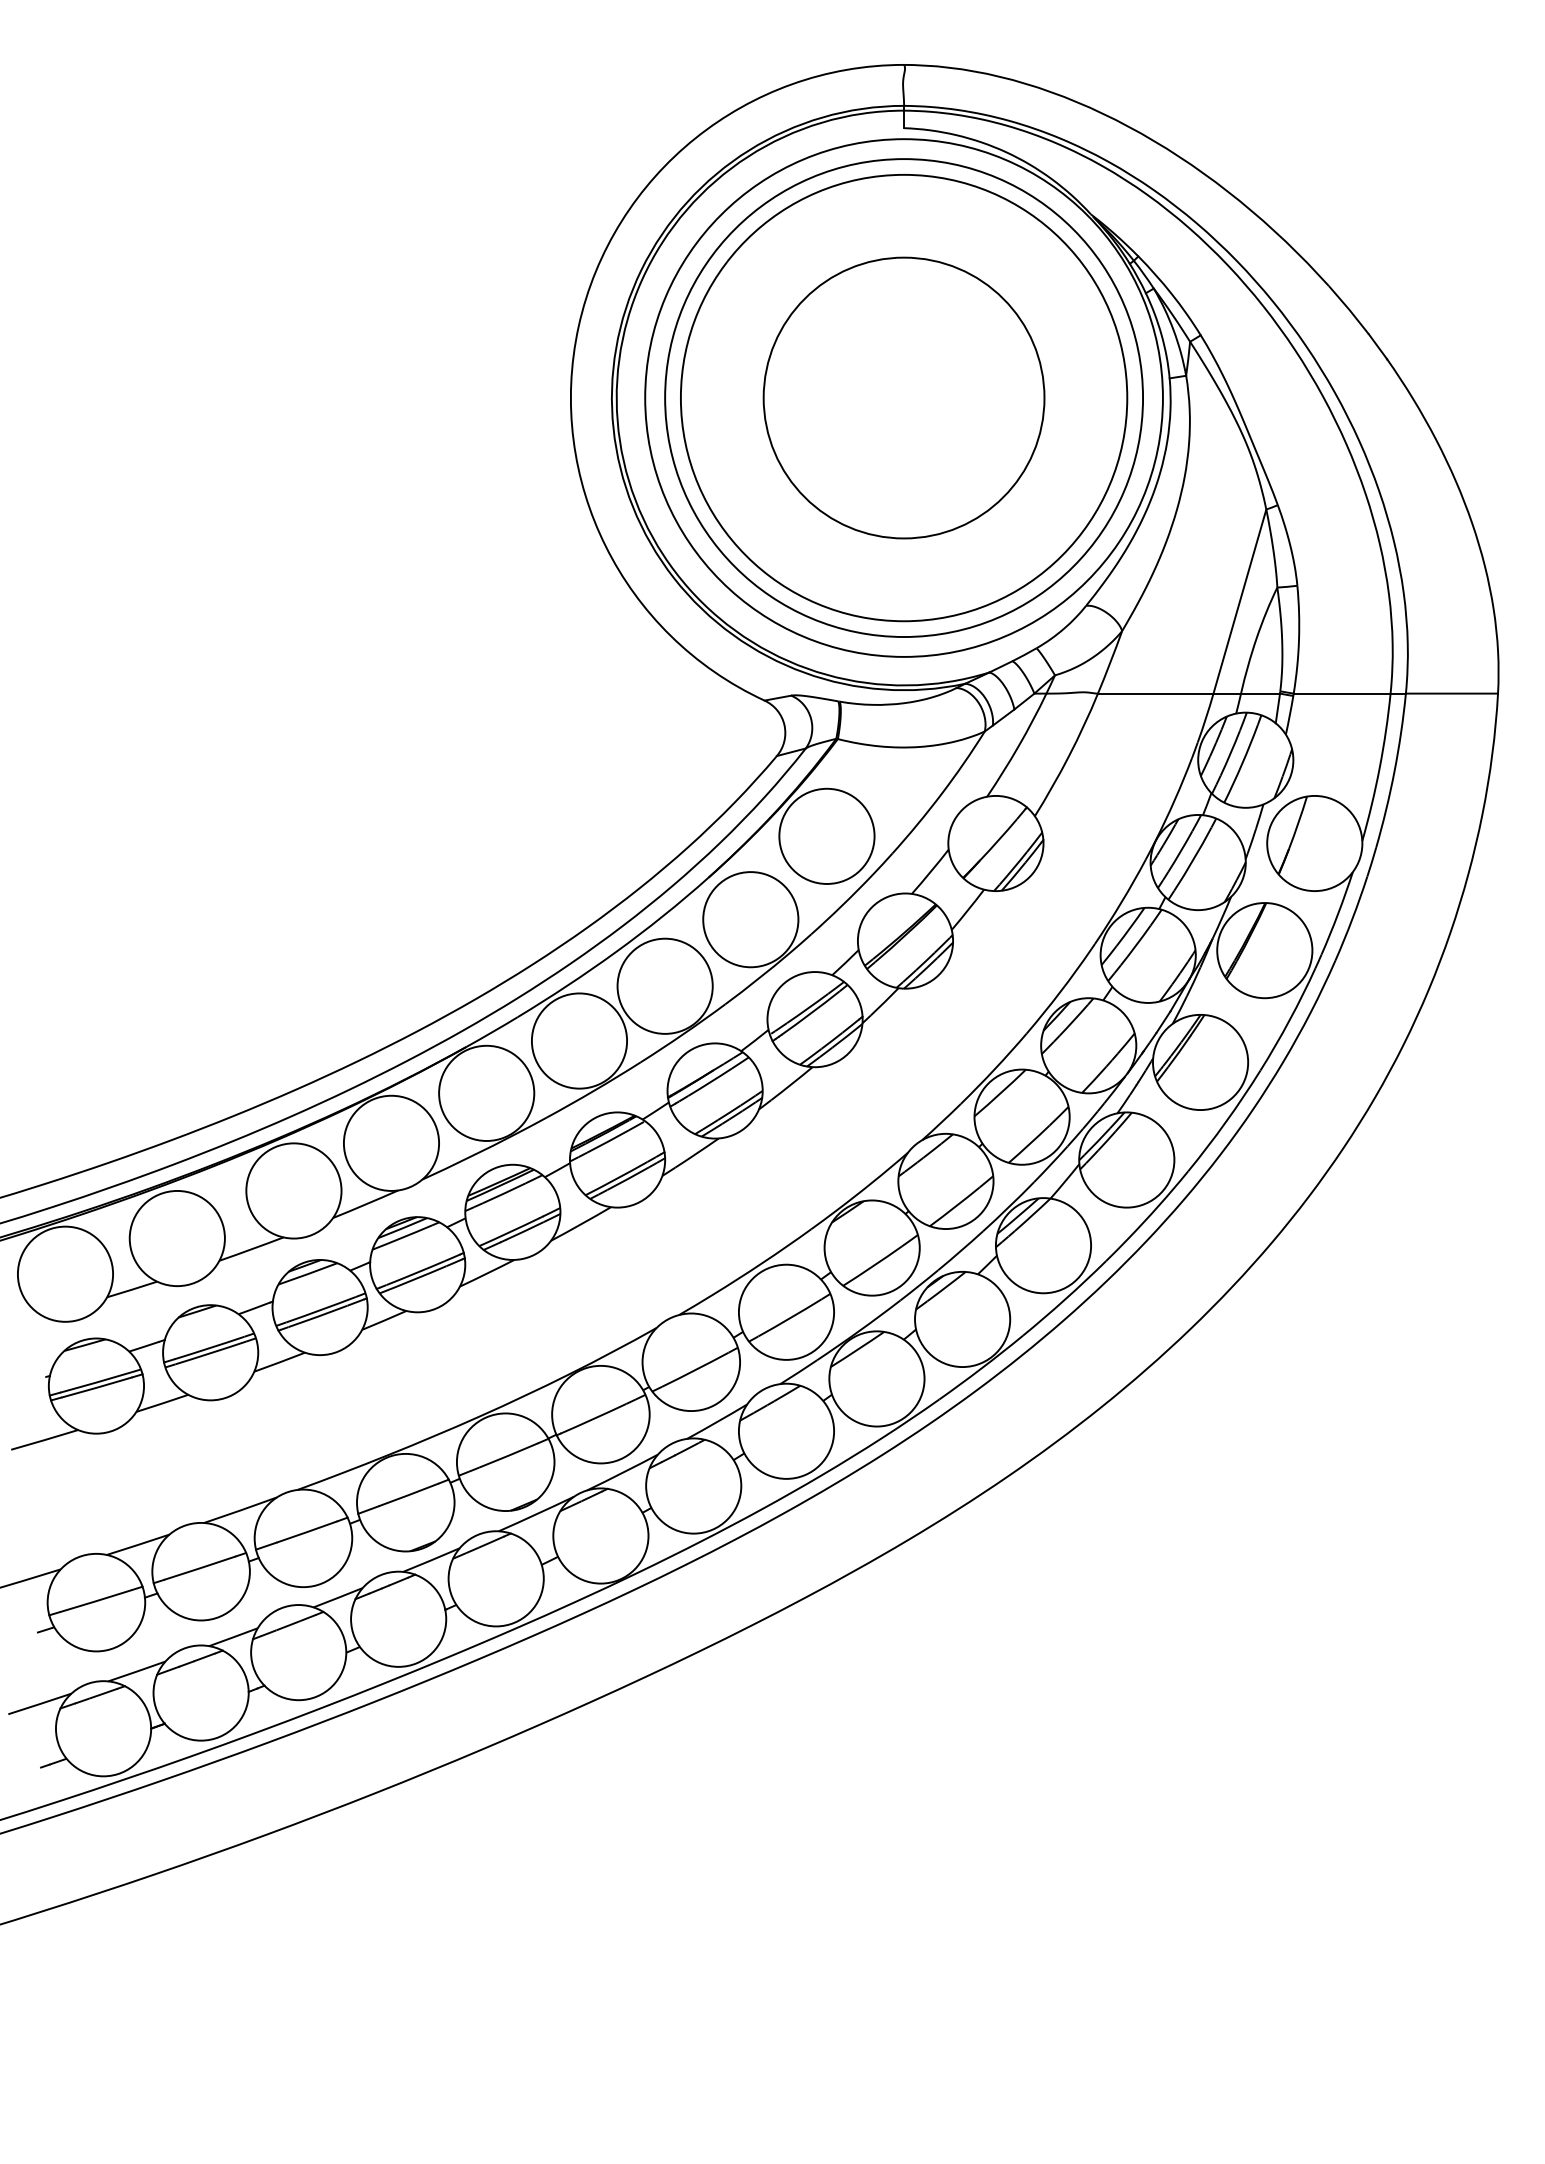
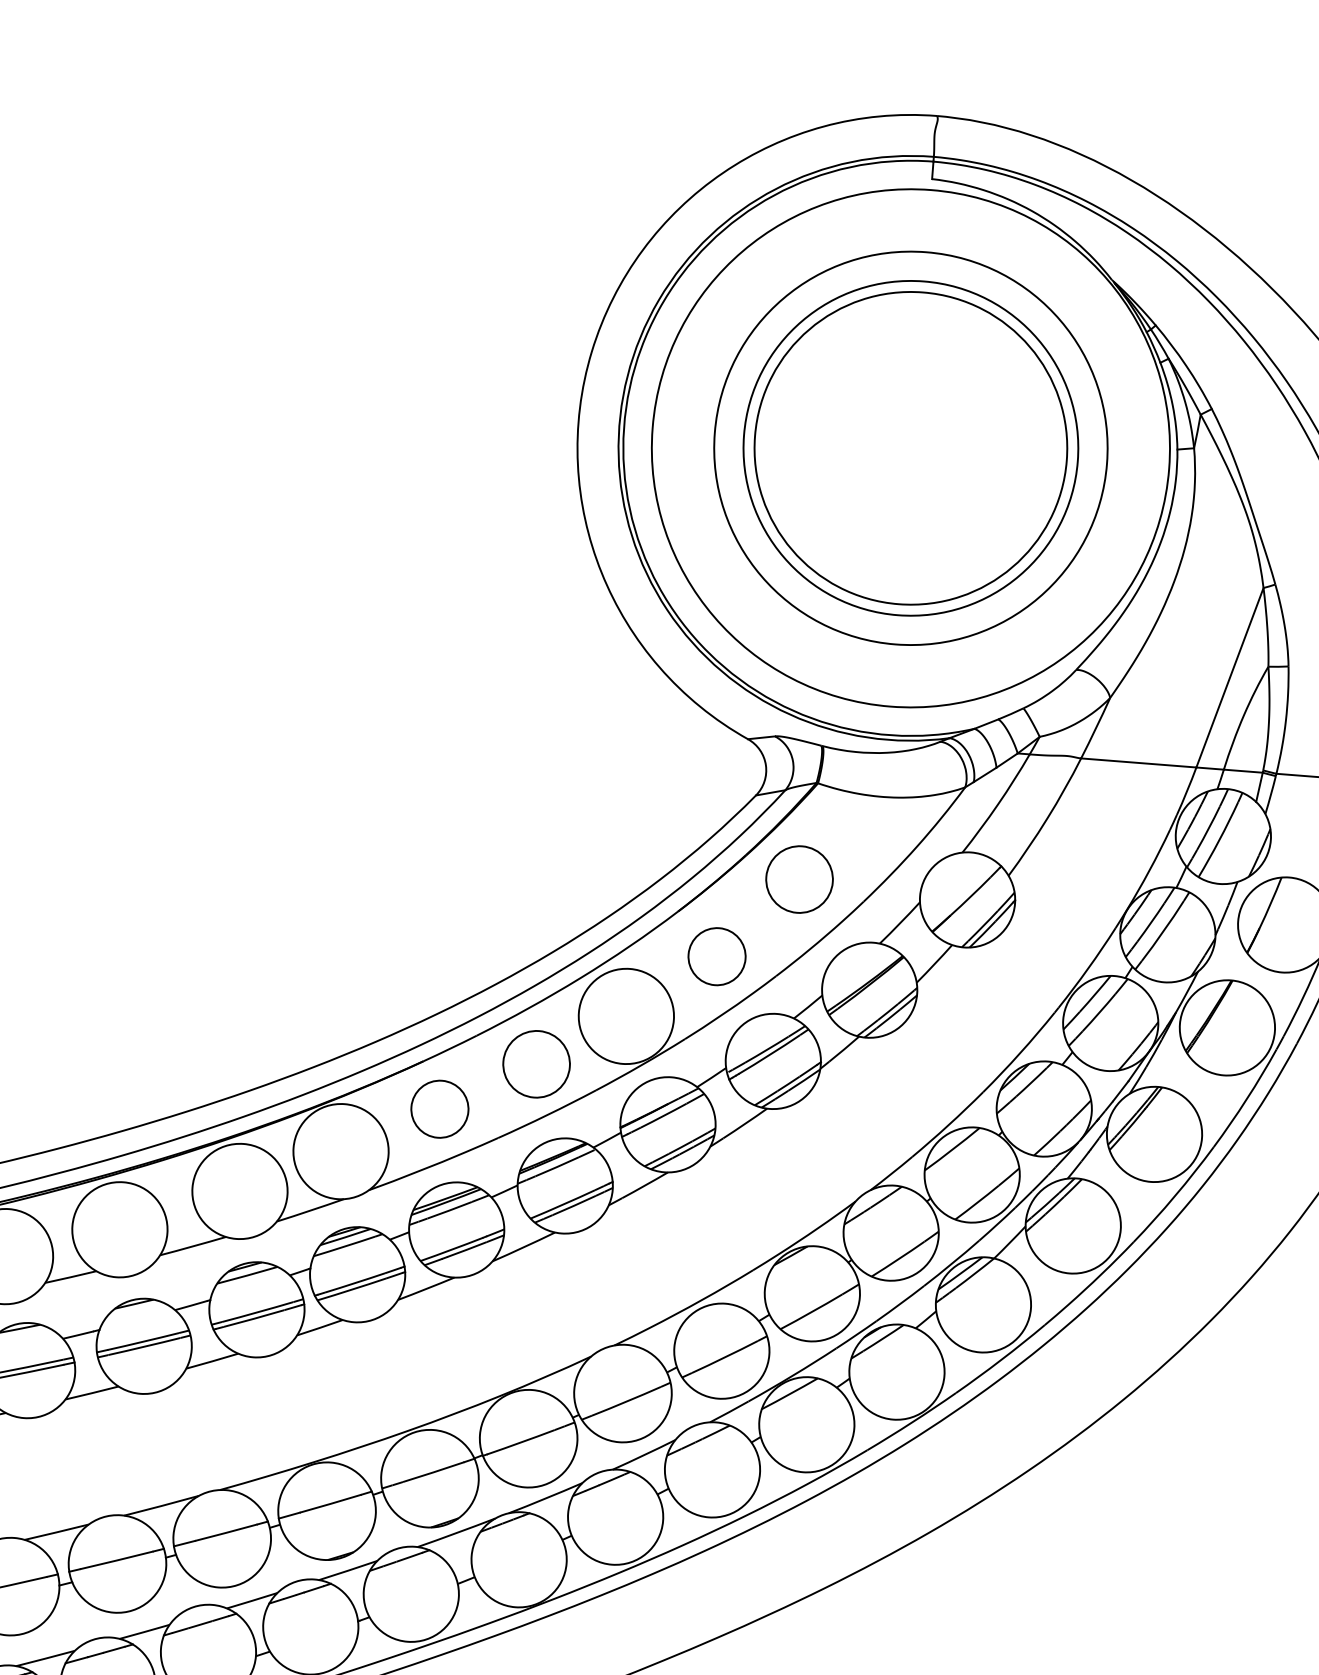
circle: (903, 397) -> (910, 447), size x0.7
circle: (903, 397) -> (910, 447), size x1.4
circle: (904, 398) -> (911, 448), size x0.7
circle: (826, 835) -> (799, 878), size x0.7
circle: (750, 919) -> (716, 956), size x0.6
circle: (579, 1040) -> (536, 1063), size x0.7
circle: (486, 1092) -> (439, 1108), size x0.6

